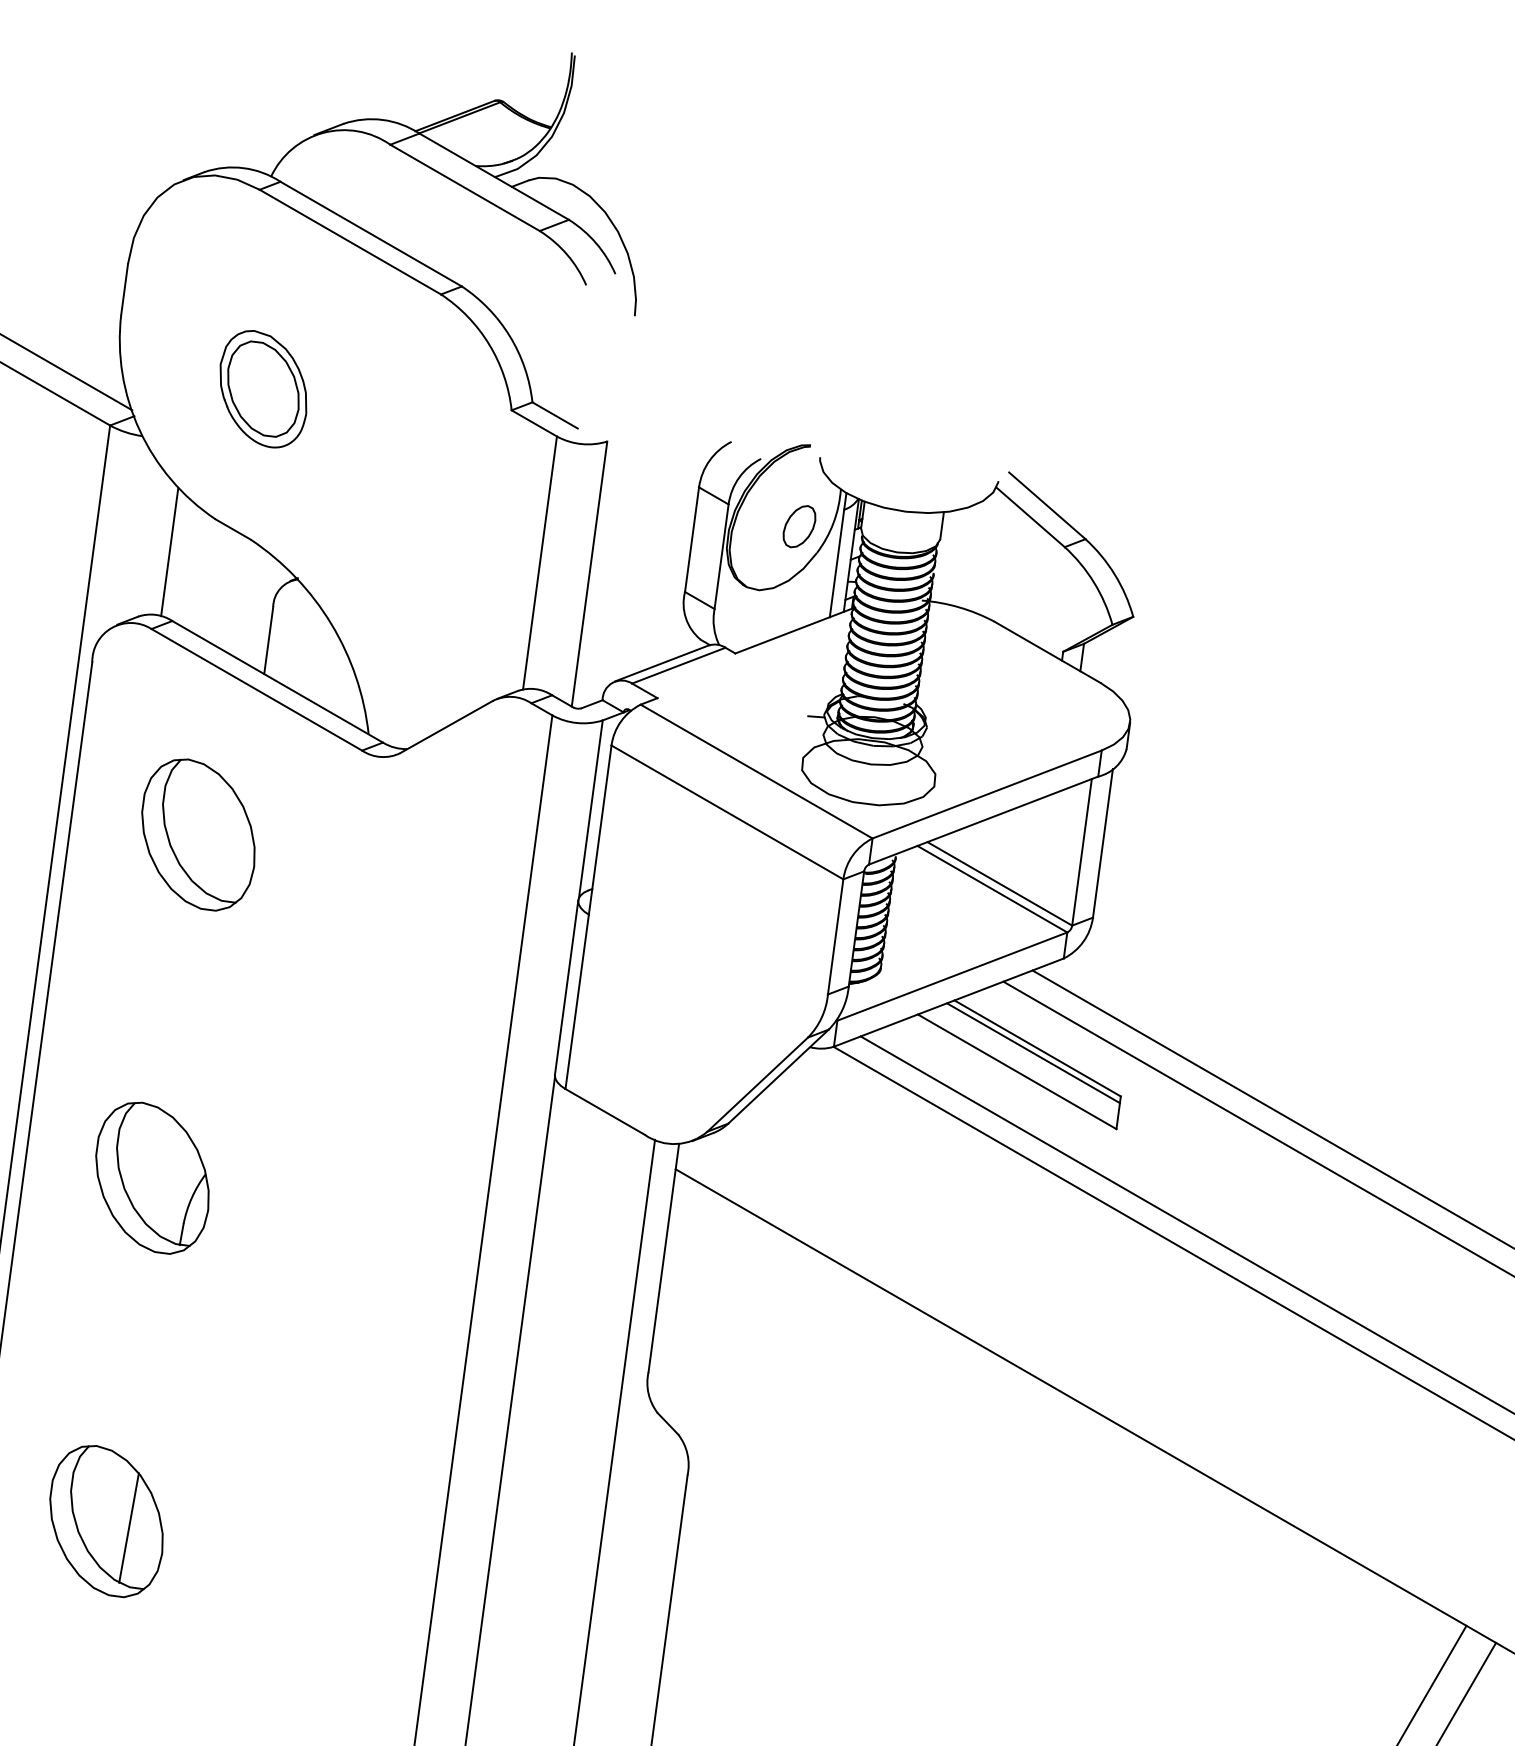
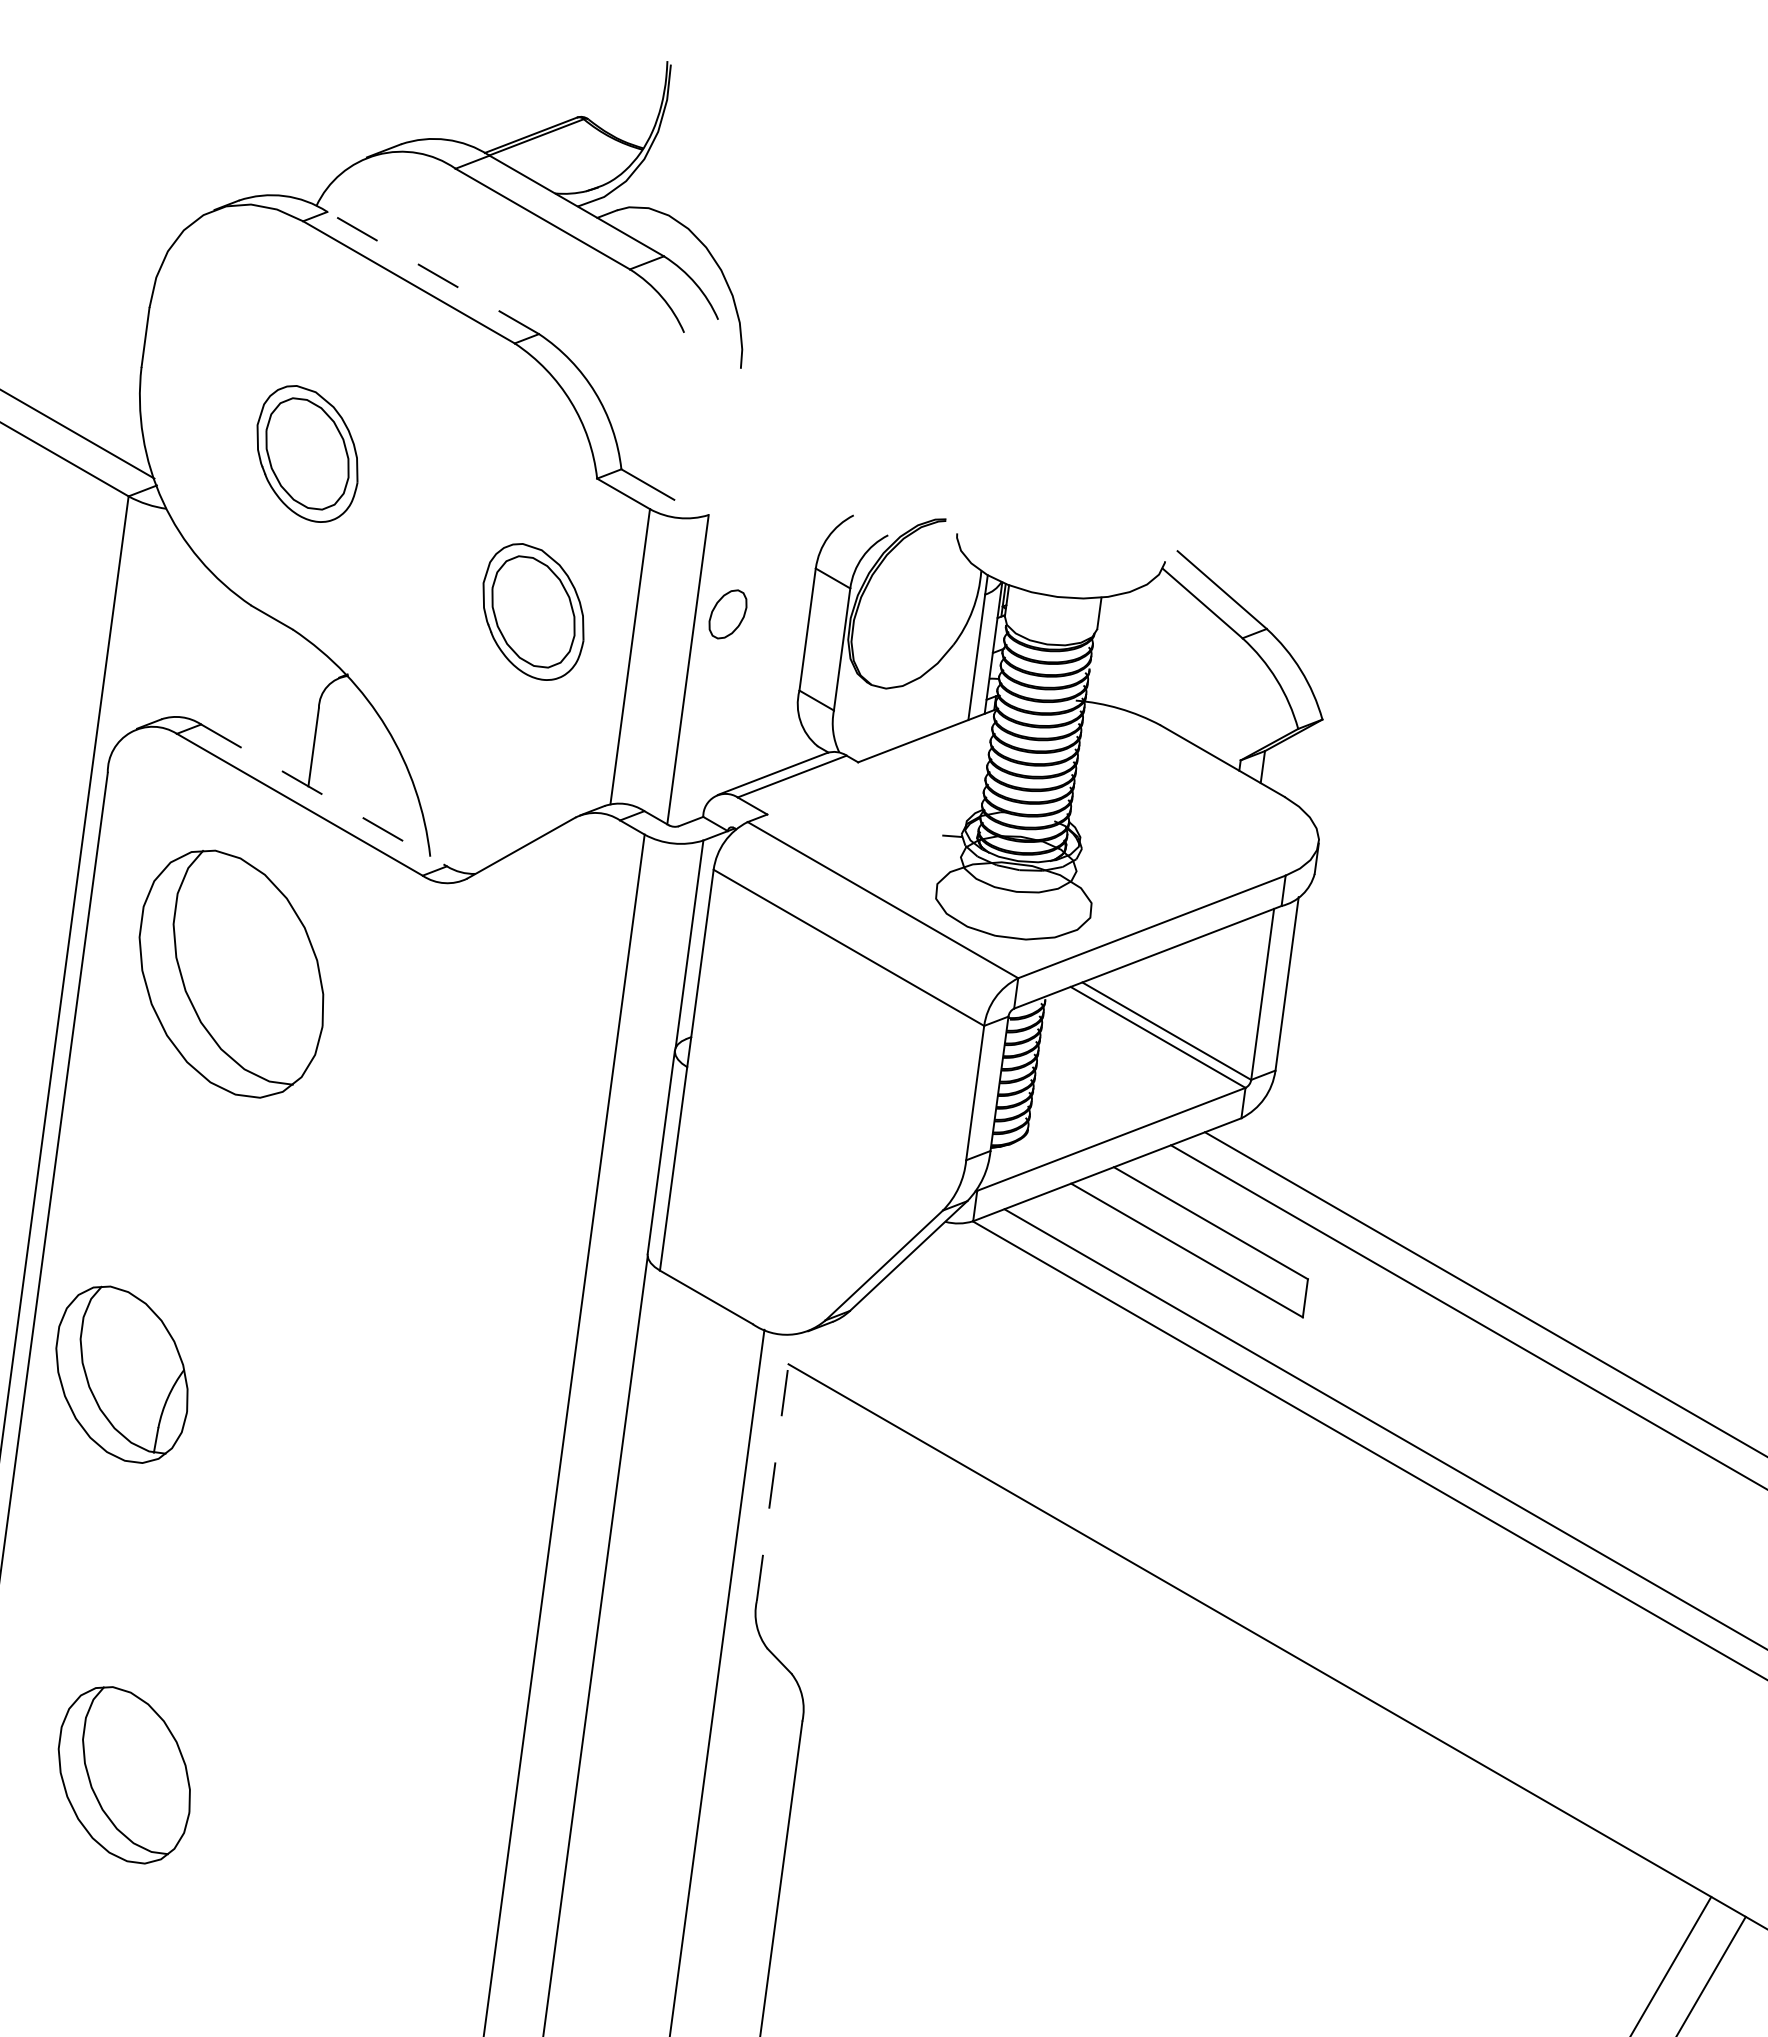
line: (370, 233) -> (432, 272), solid -> dashed
part: (457, 524) -> (533, 611), added
part: (799, 526) -> (727, 614), moved
line: (170, 552) -> (198, 644), removed
line: (278, 681) -> (324, 795), solid -> dashed
part: (198, 835) -> (231, 974), size x1.4
line: (1033, 1052) -> (1205, 1228), removed
part: (152, 1178) -> (121, 1374), moved
line: (663, 1257) -> (774, 1467), solid -> dashed
line: (128, 1527) -> (150, 1782), removed

